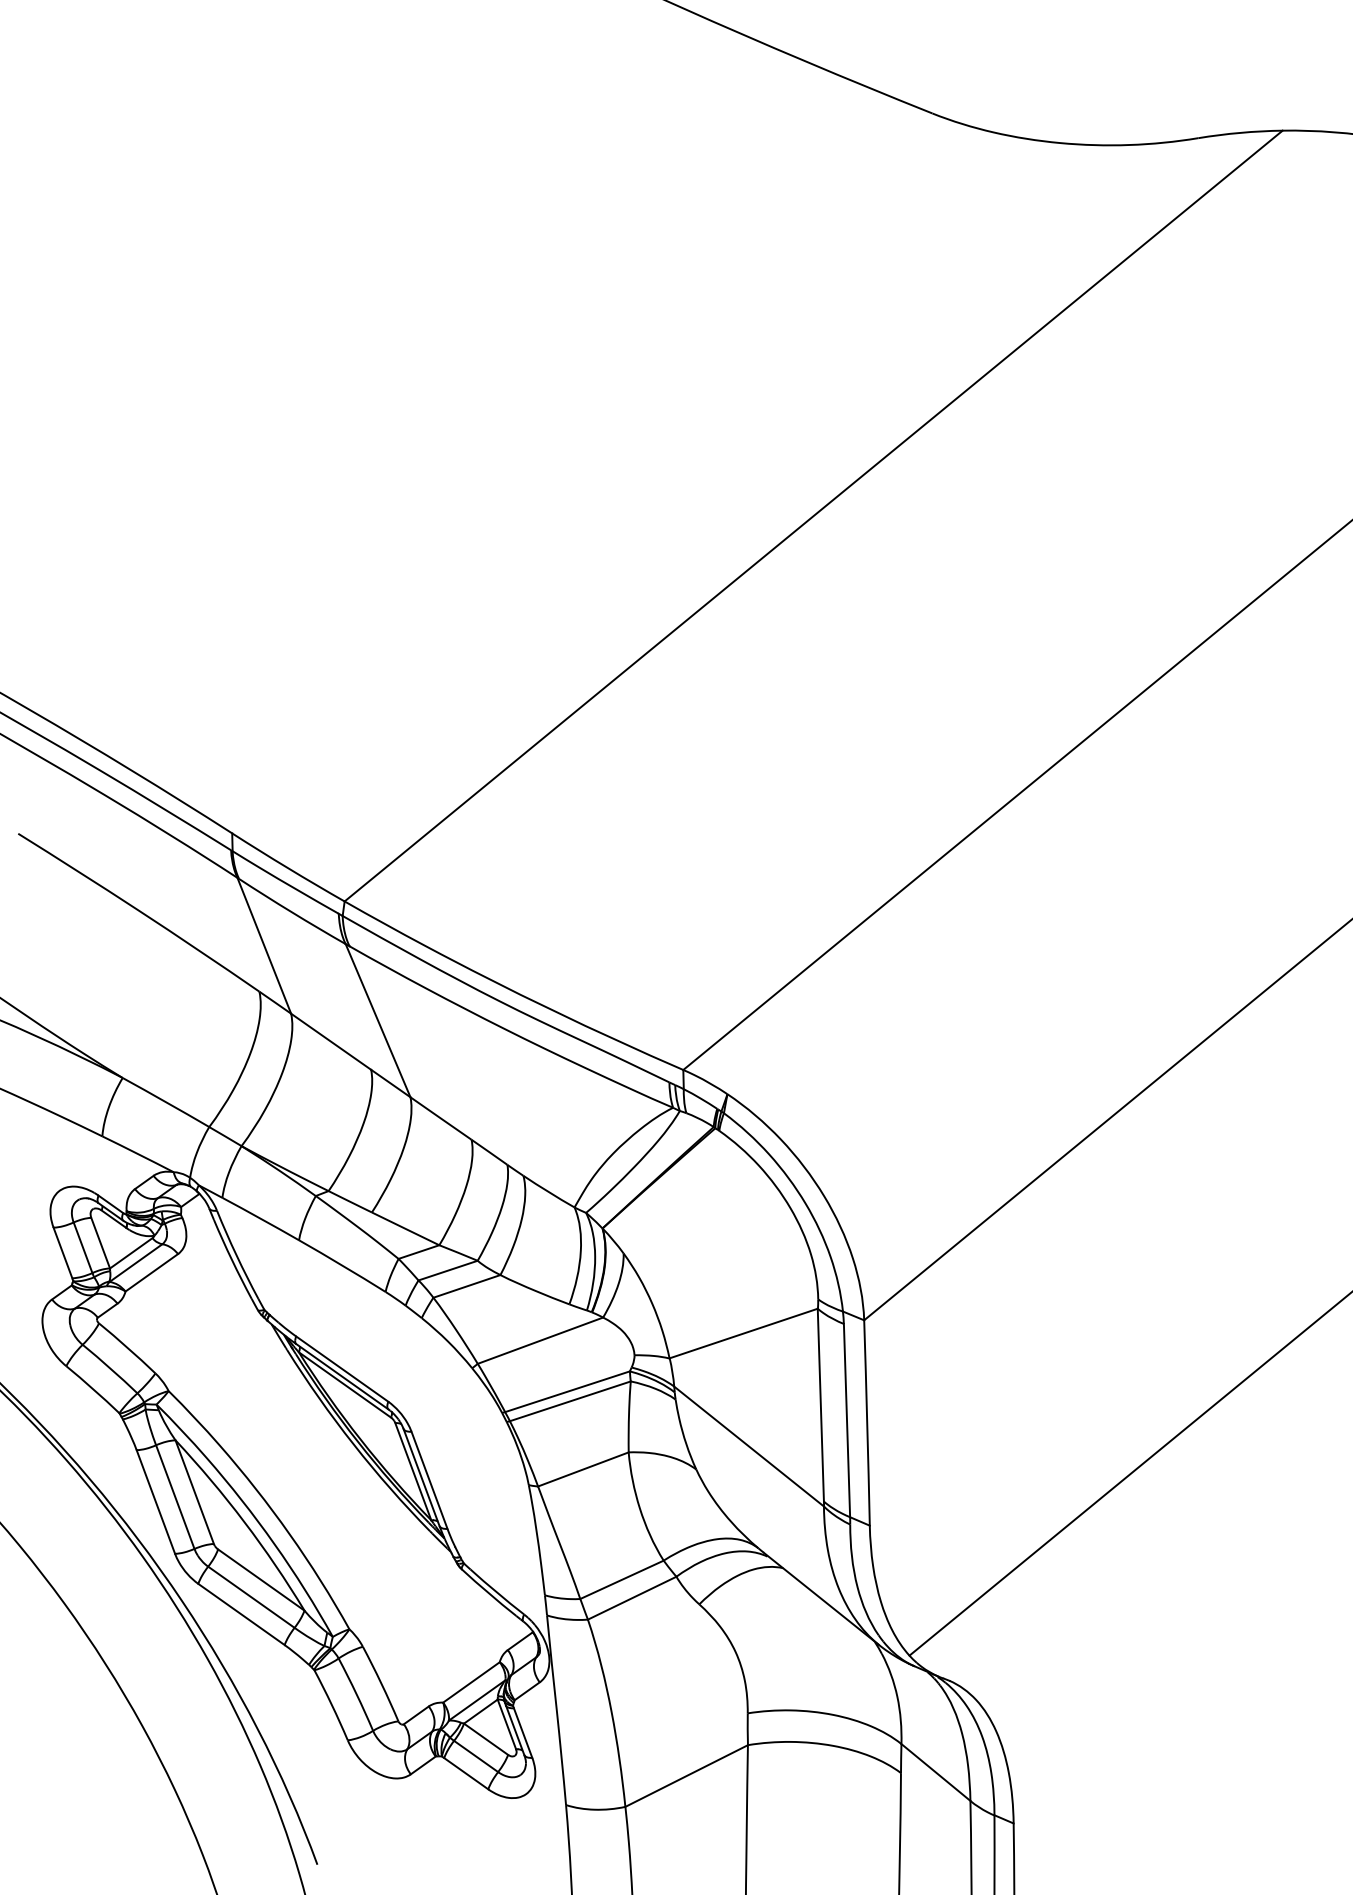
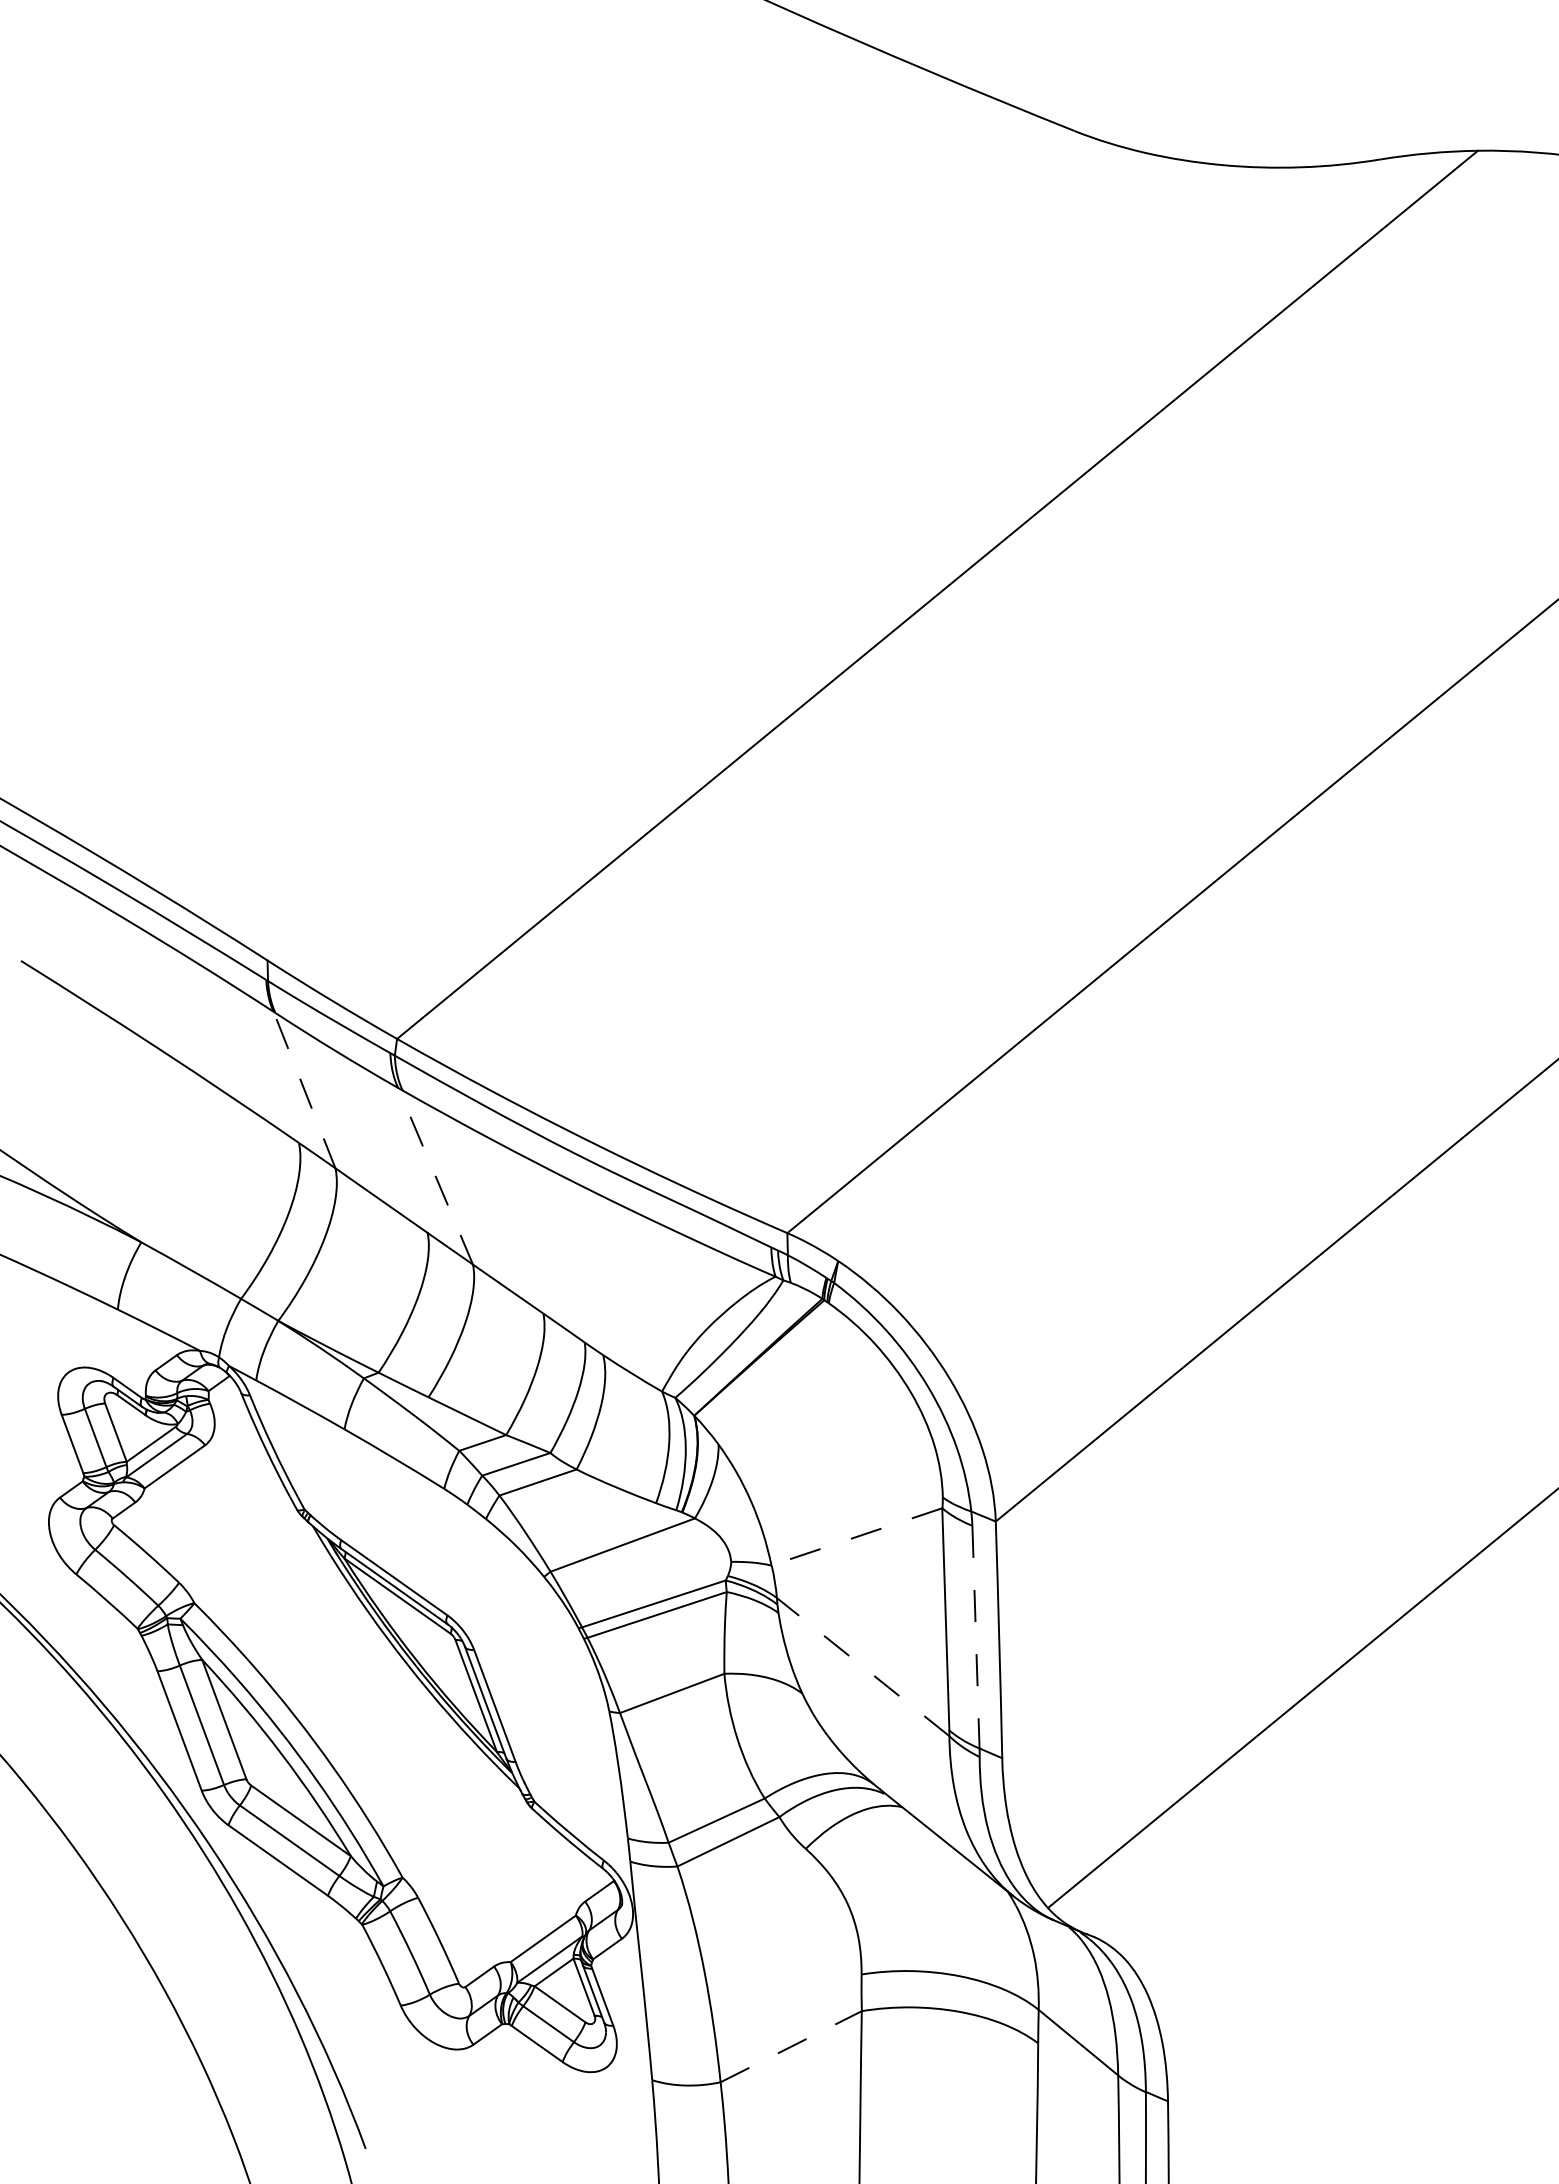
line: (264, 945) -> (304, 1089), solid -> dashed
line: (377, 1020) -> (434, 1176), solid -> dashed
line: (743, 1333) -> (856, 1536), solid -> dashed
line: (847, 1420) -> (976, 1637), solid -> dashed
line: (749, 1446) -> (863, 1666), solid -> dashed
line: (686, 1776) -> (791, 2047), solid -> dashed

